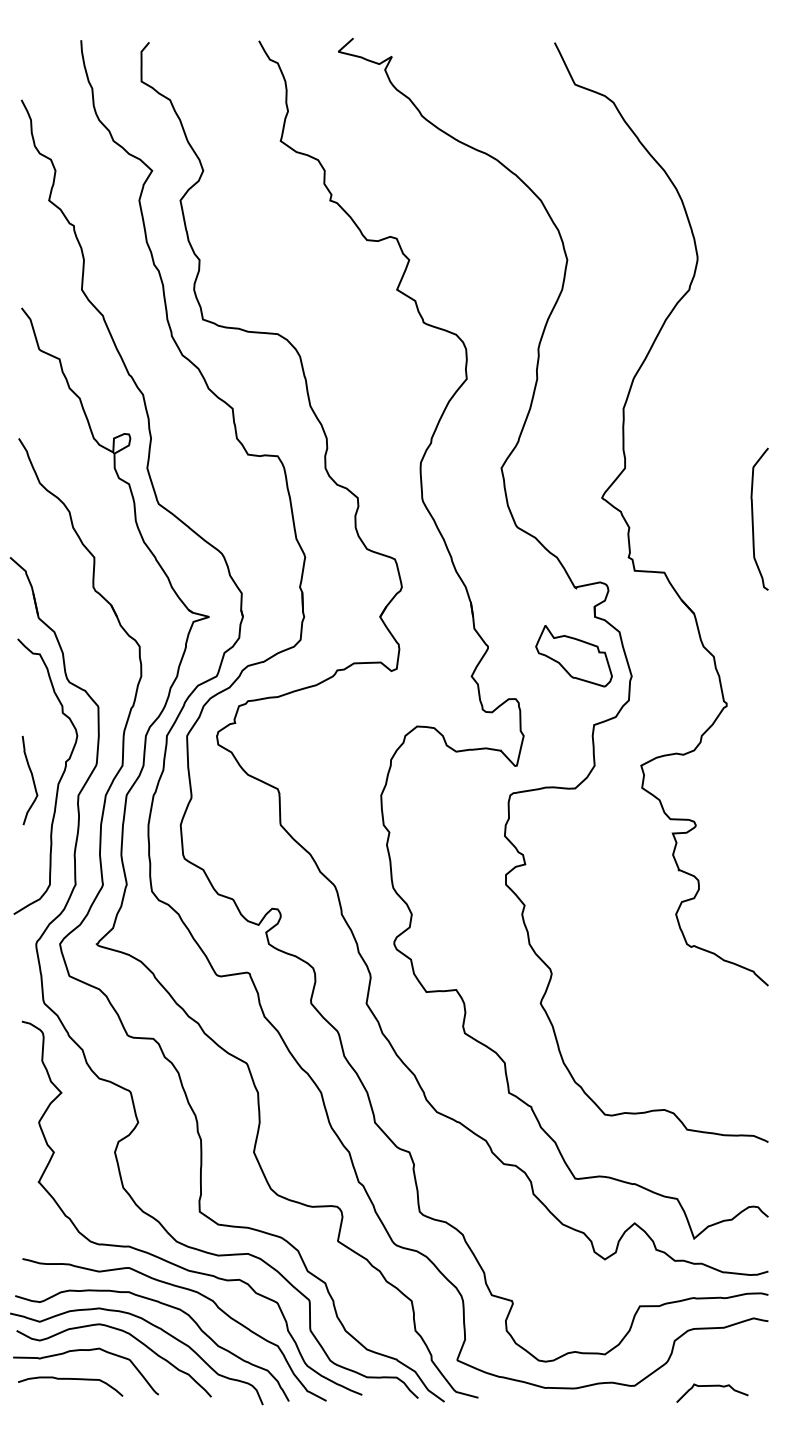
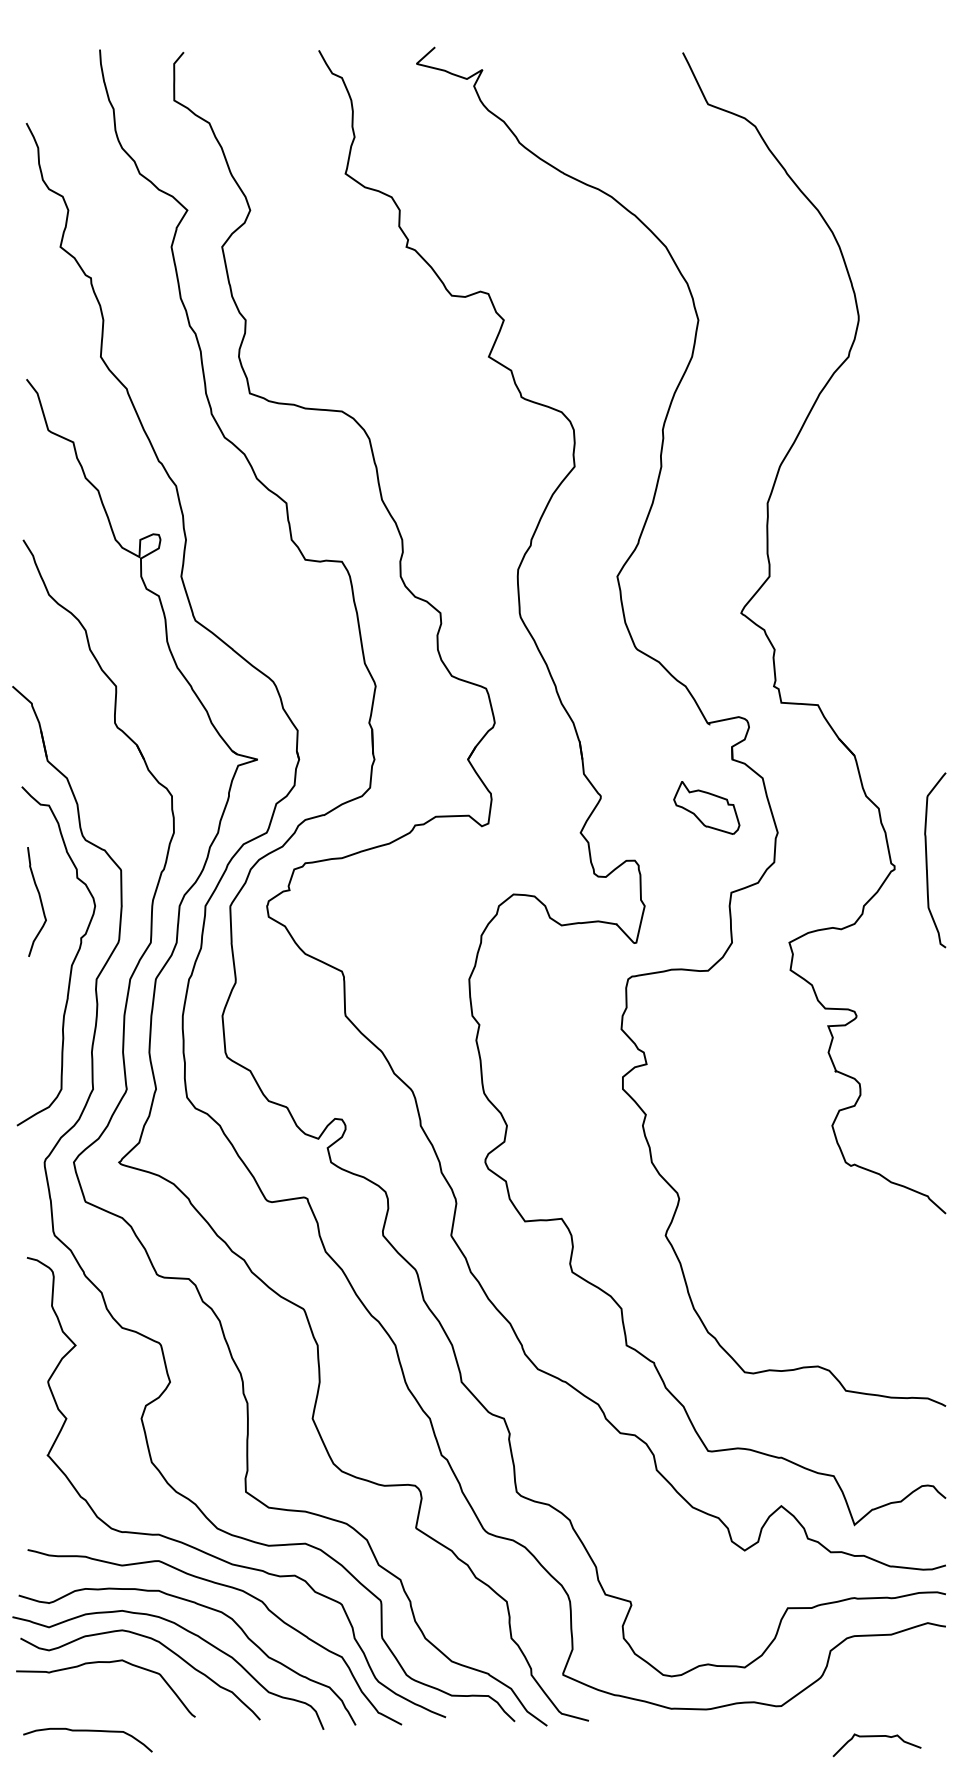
curve: (753, 519) -> (927, 860), moved
part: (573, 655) -> (706, 807), size x0.7
curve: (32, 778) -> (39, 899), moved
curve: (70, 1379) -> (87, 1731), moved
curve: (710, 1386) -> (874, 1737), moved

